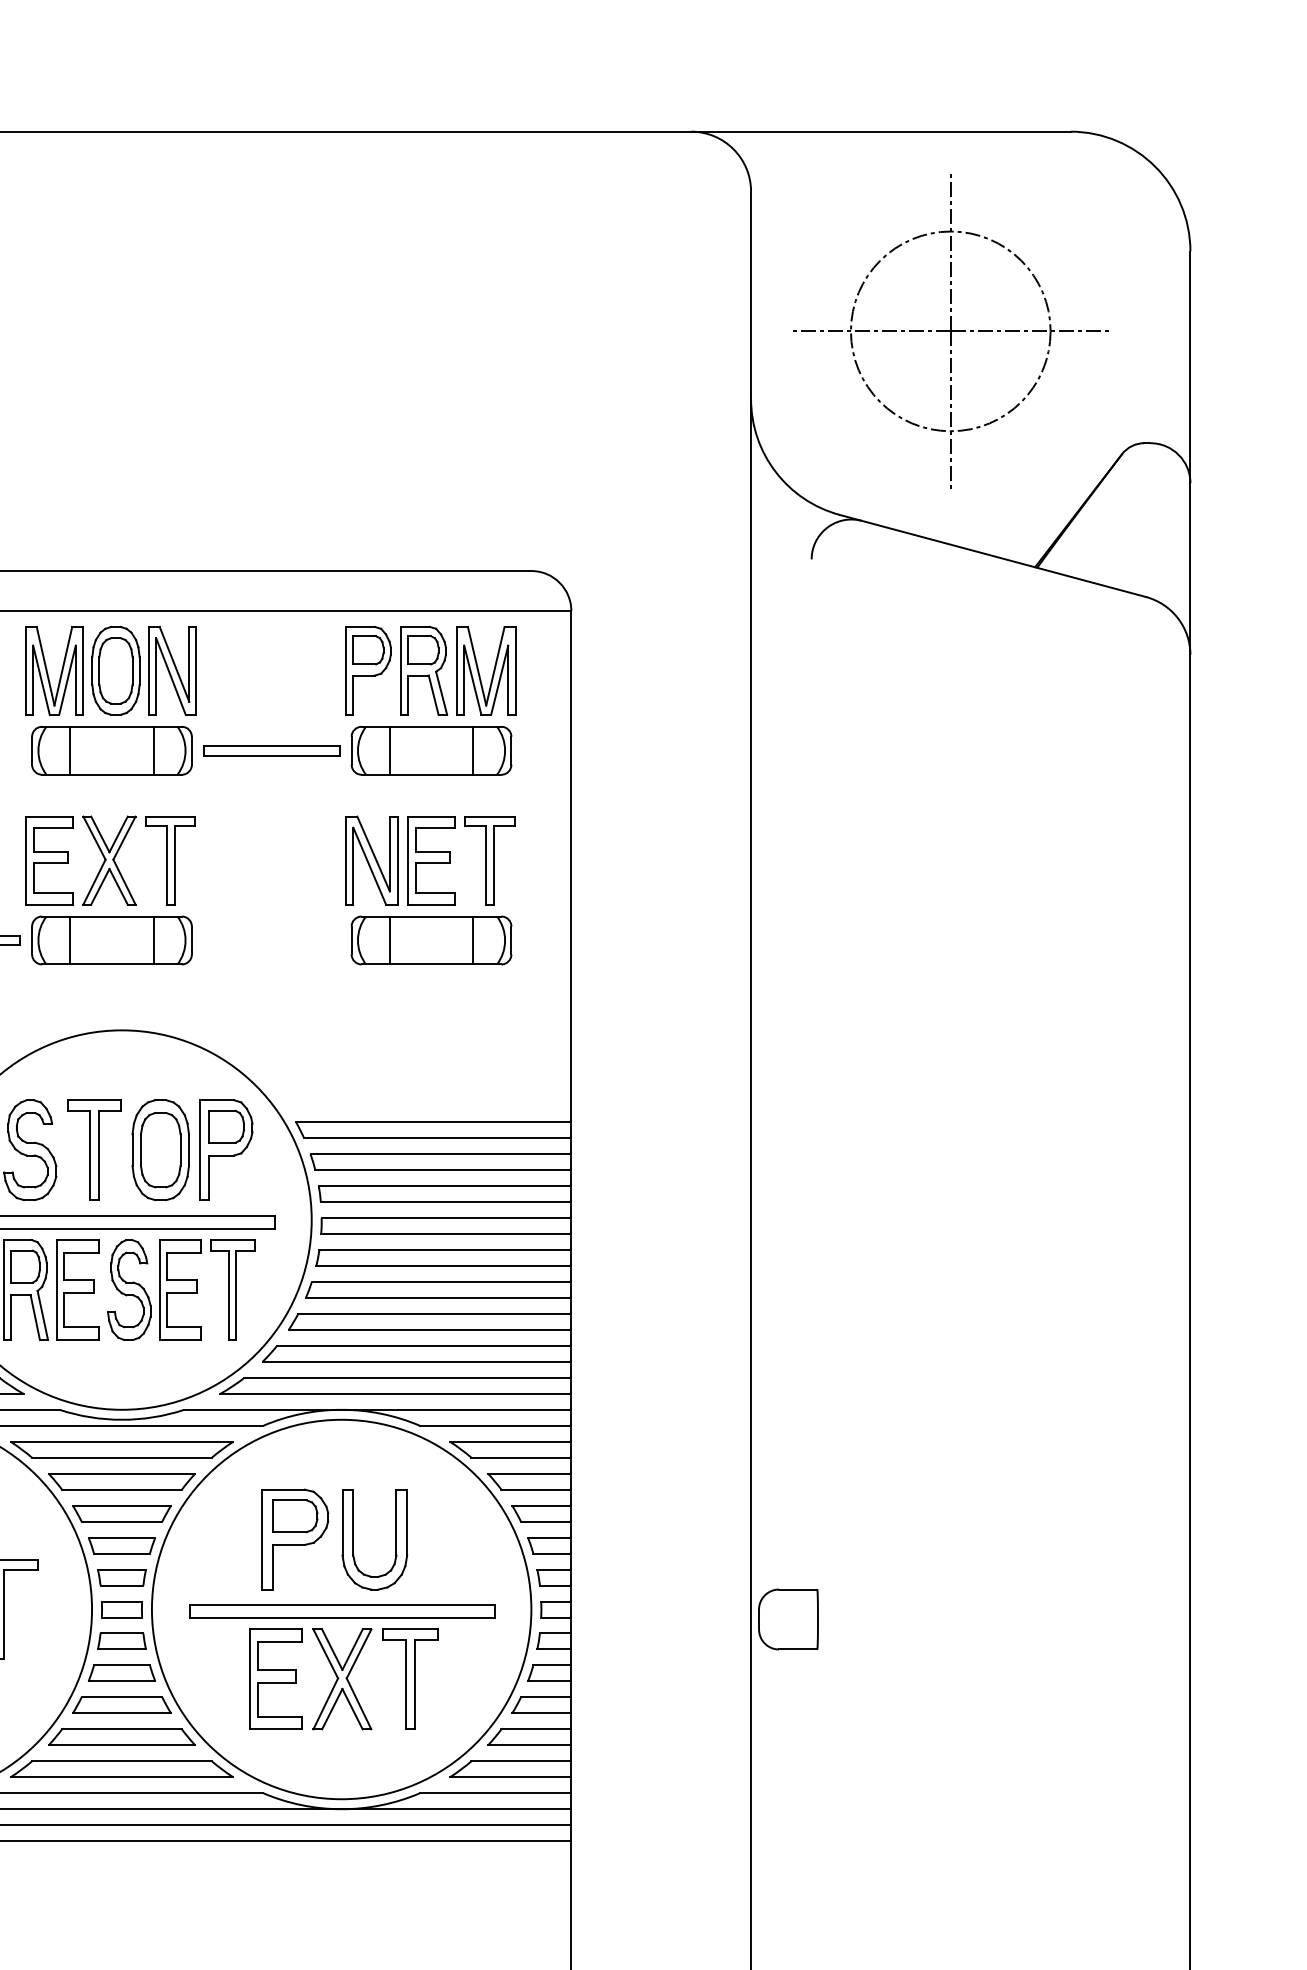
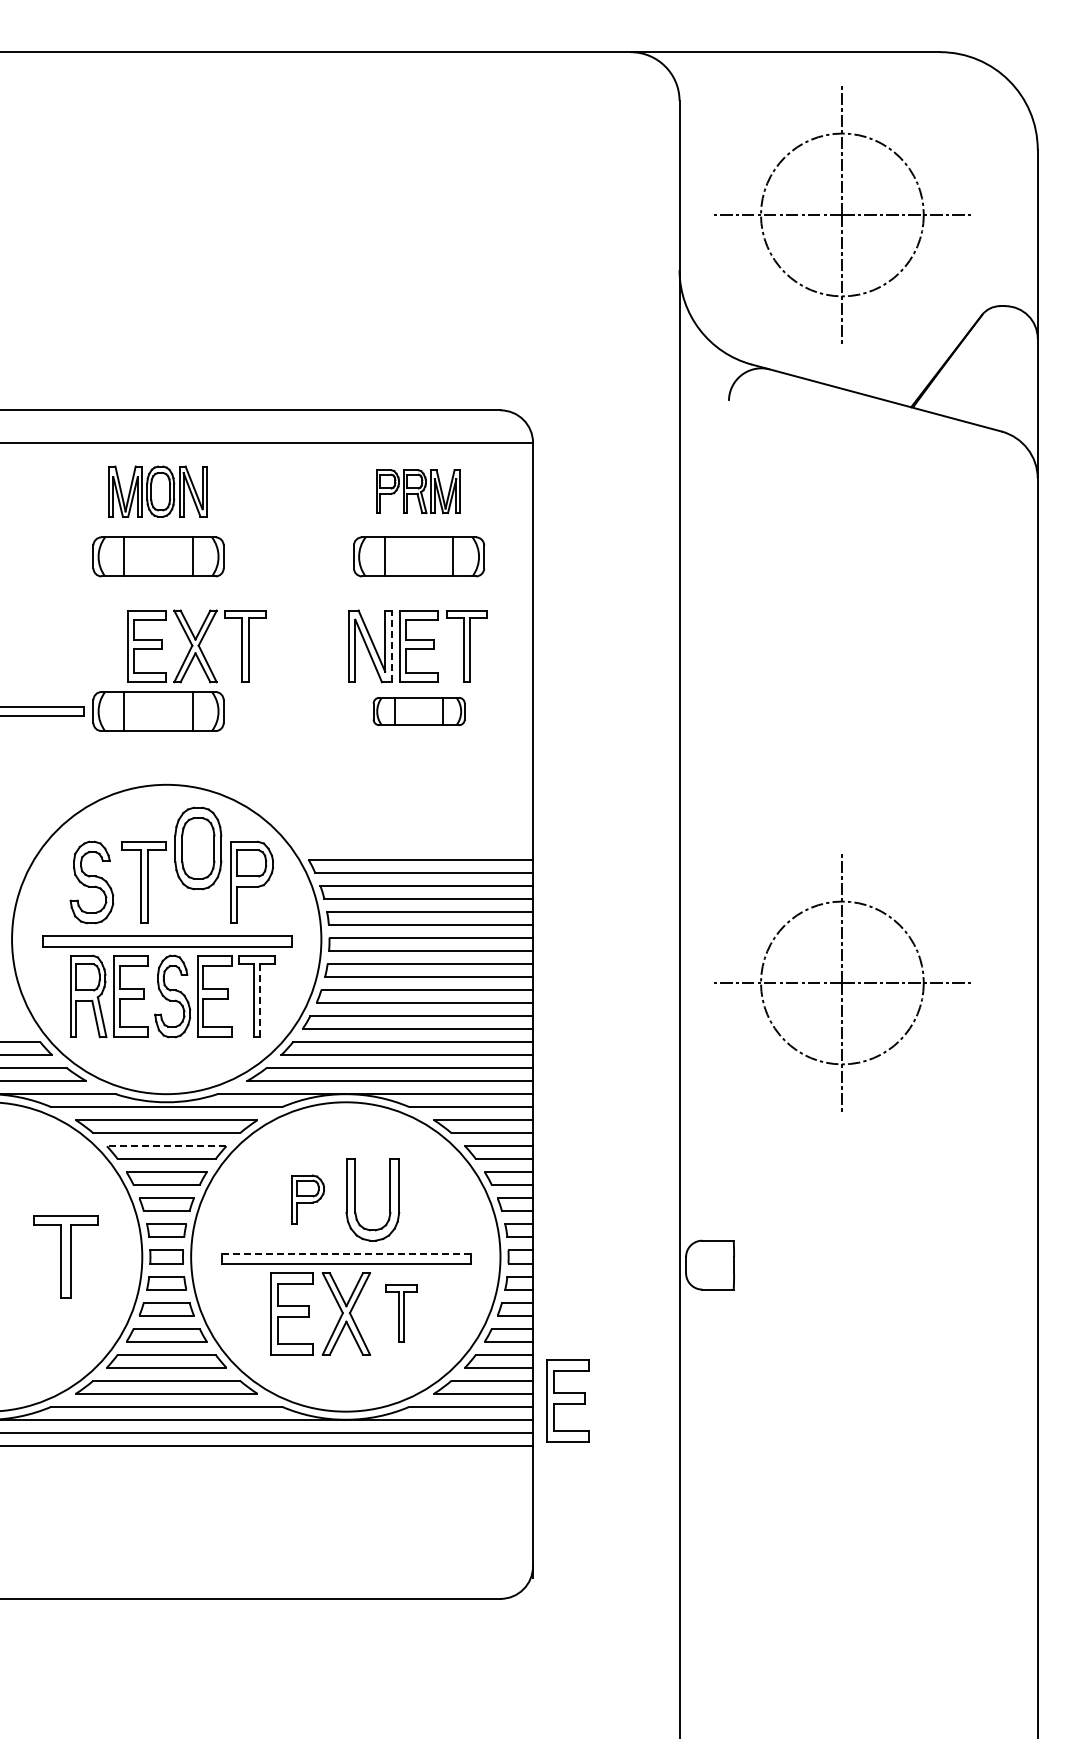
part: (110, 670) -> (157, 491), size x0.7
part: (430, 670) -> (418, 491), size x0.6
part: (271, 750) -> (288, 556), removed
part: (110, 860) -> (196, 646), moved
line: (397, 860) -> (391, 646), solid -> dashed
part: (432, 940) -> (419, 711), size x0.7
part: (160, 1150) -> (198, 848), moved
part: (950, 1272) -> (842, 982), added
line: (235, 1294) -> (259, 1000), solid -> dashed
line: (121, 1473) -> (166, 1146), solid -> dashed
part: (294, 1539) -> (307, 1199), size x0.6
line: (341, 1605) -> (345, 1253), solid -> dashed
part: (409, 1678) -> (401, 1313), size x0.7
part: (613, 1785) -> (567, 1400), added

